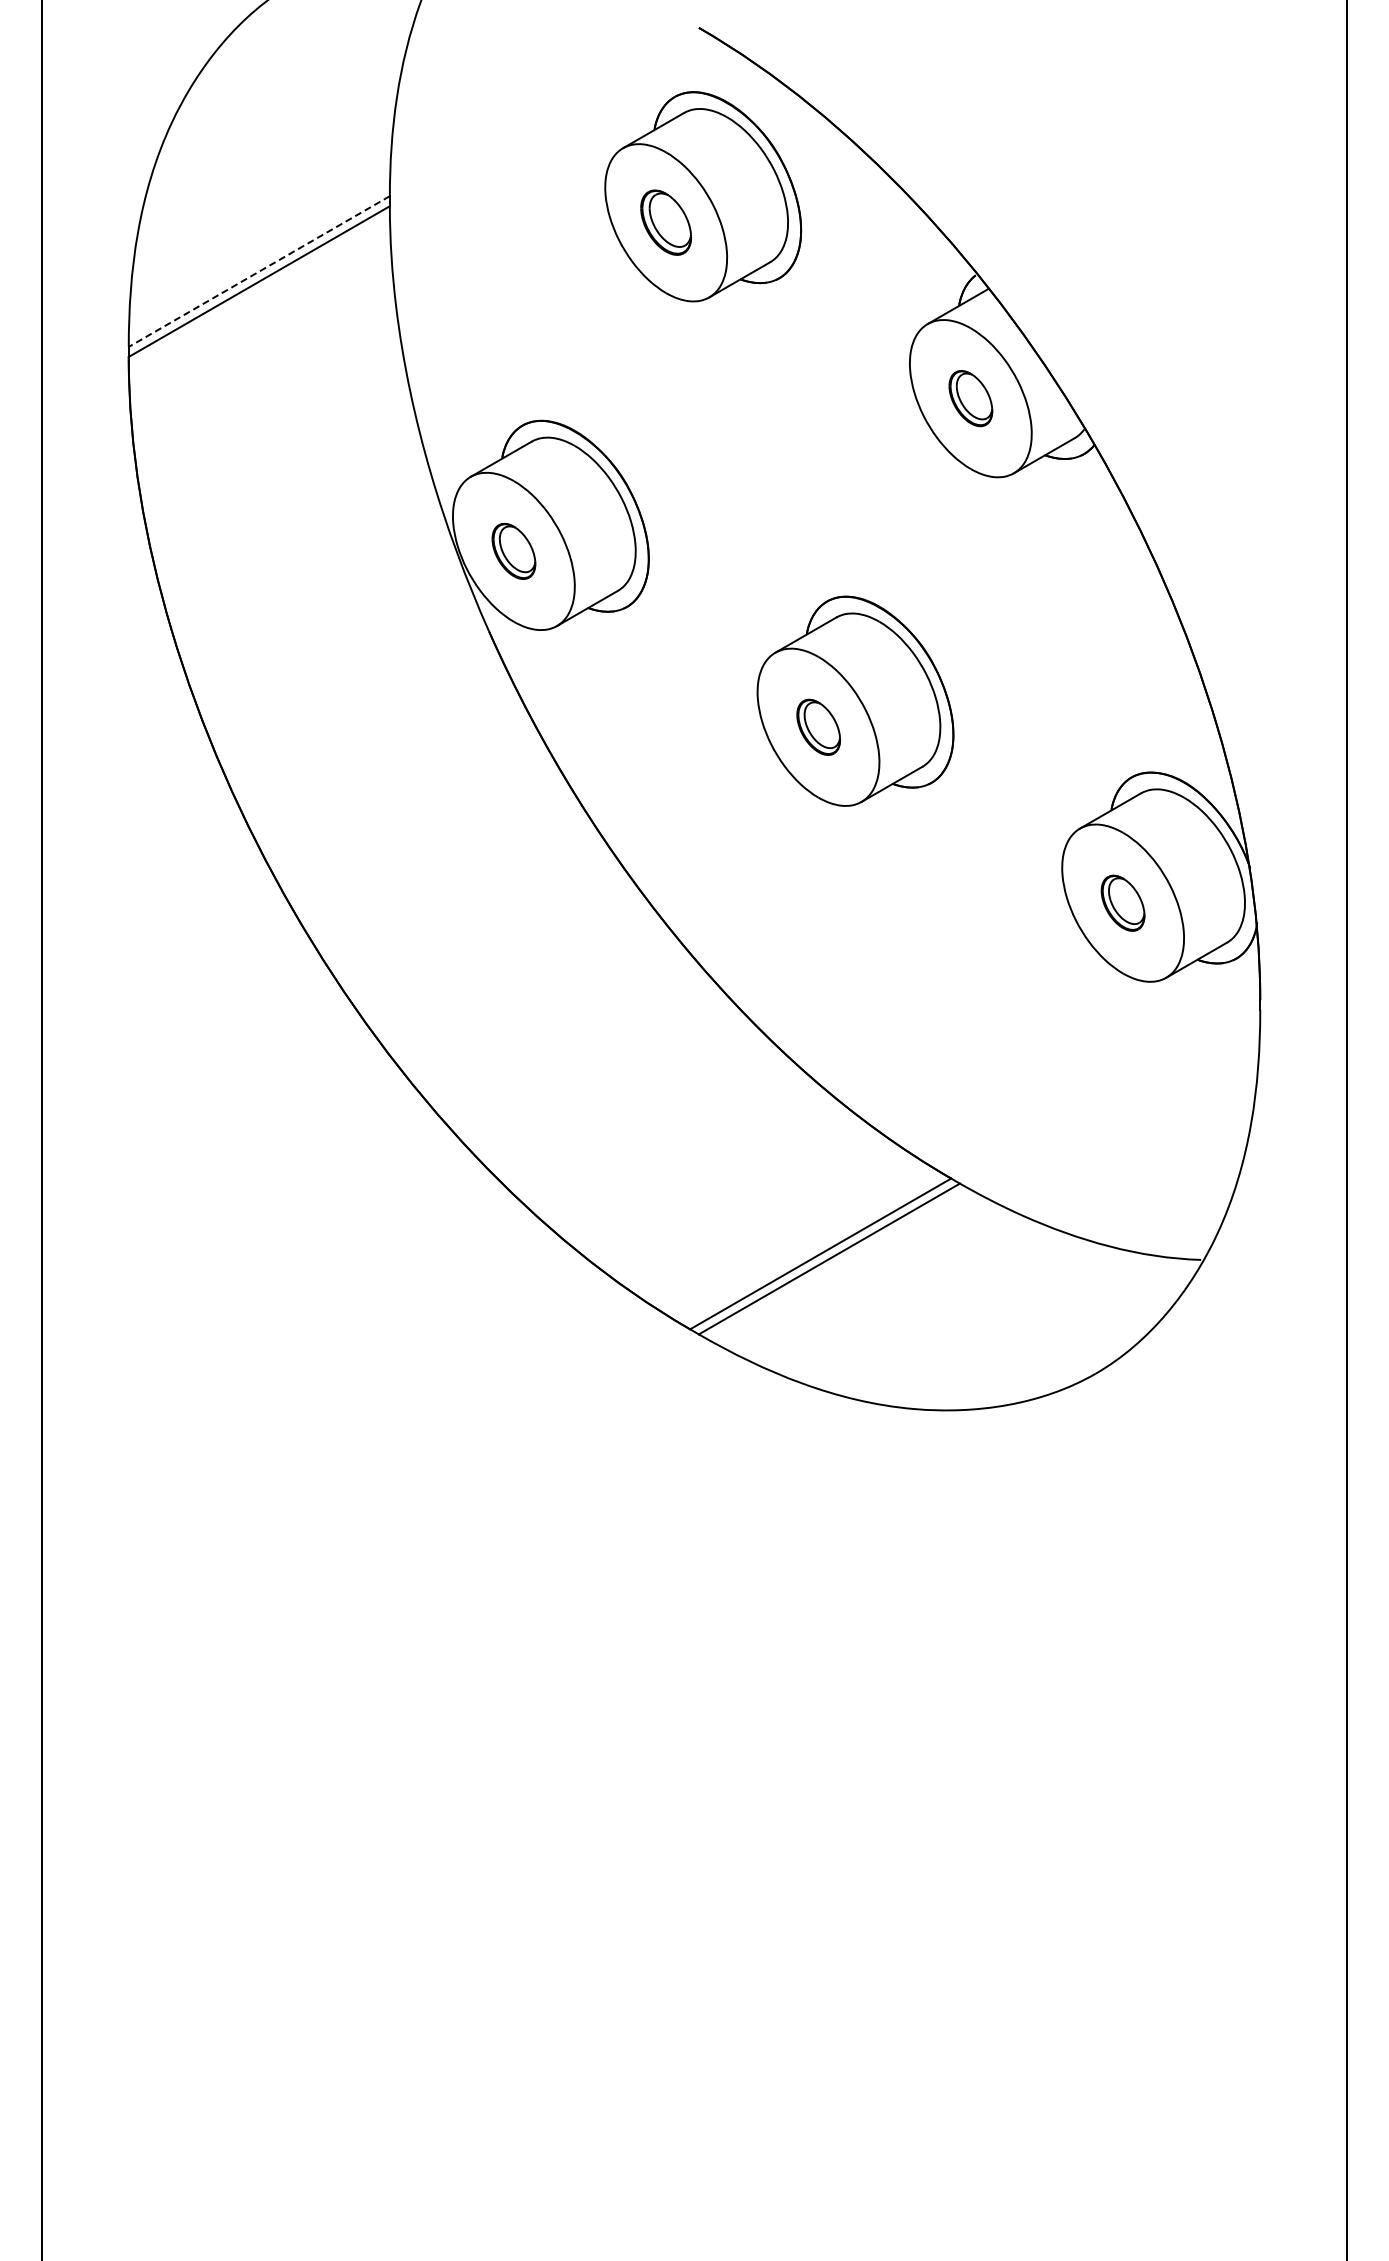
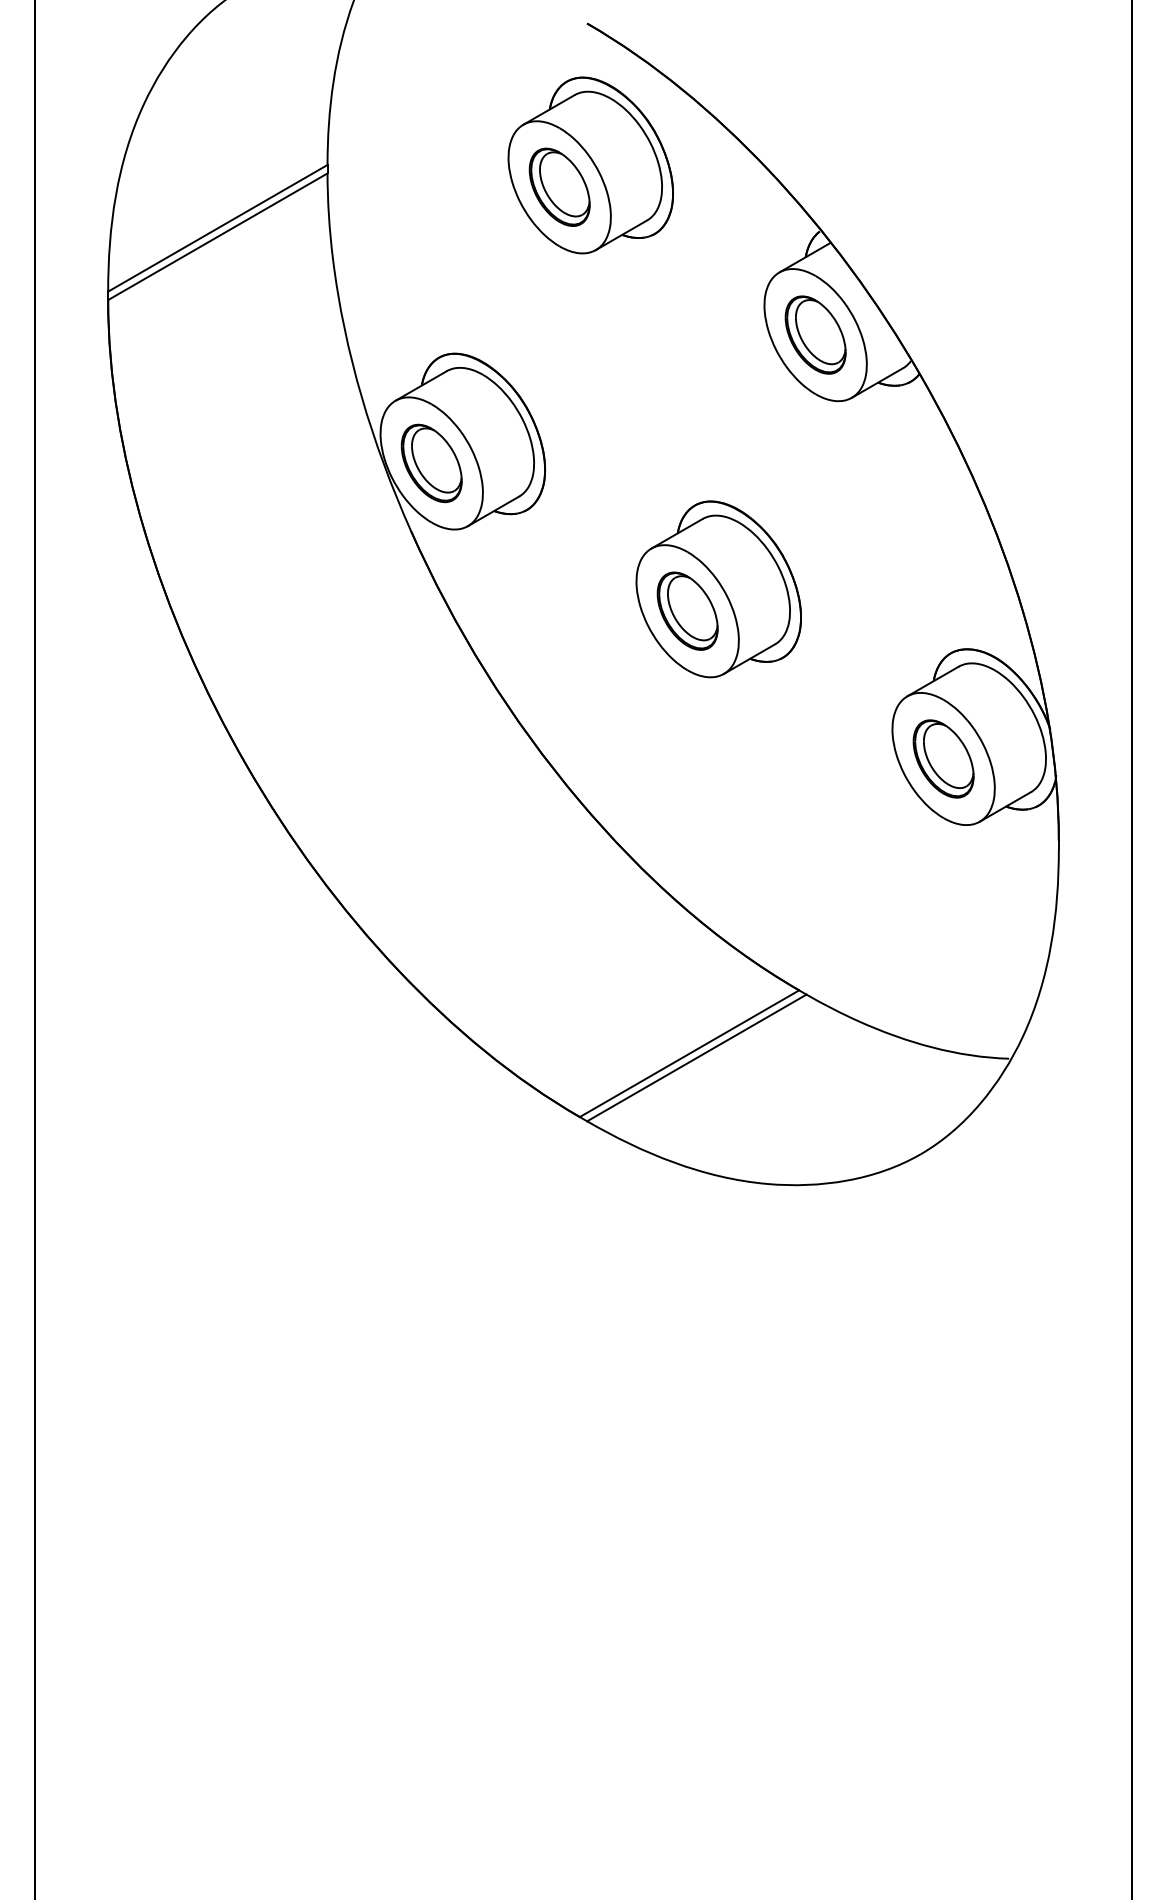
part: (665, 222) -> (559, 187), size x1.43
line: (259, 271) -> (218, 228), dashed -> solid
part: (970, 398) -> (815, 334), size x1.67
part: (513, 551) -> (431, 463), size x1.67
part: (818, 727) -> (687, 611), size x1.67
part: (1122, 903) -> (943, 759), size x1.67

